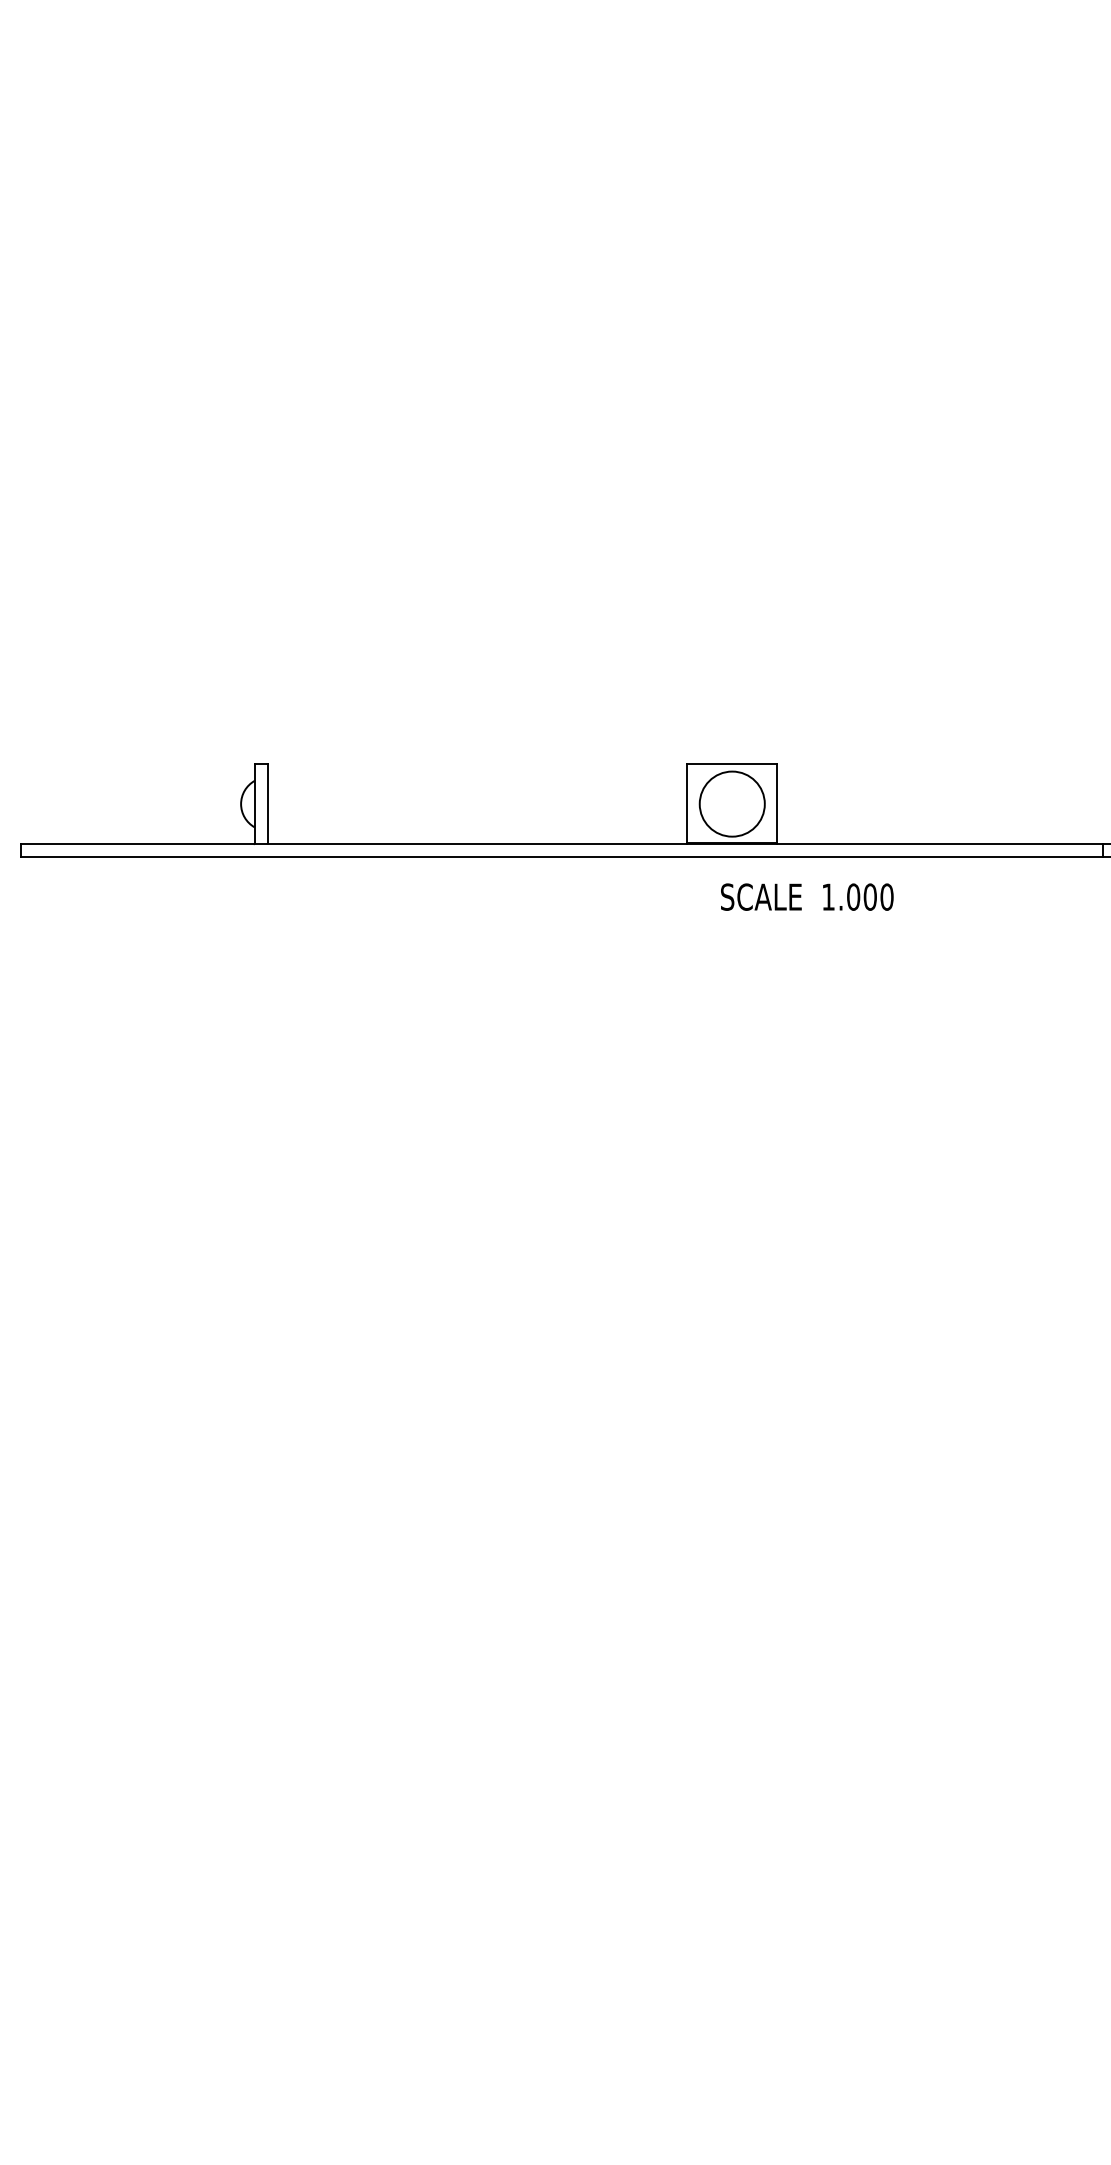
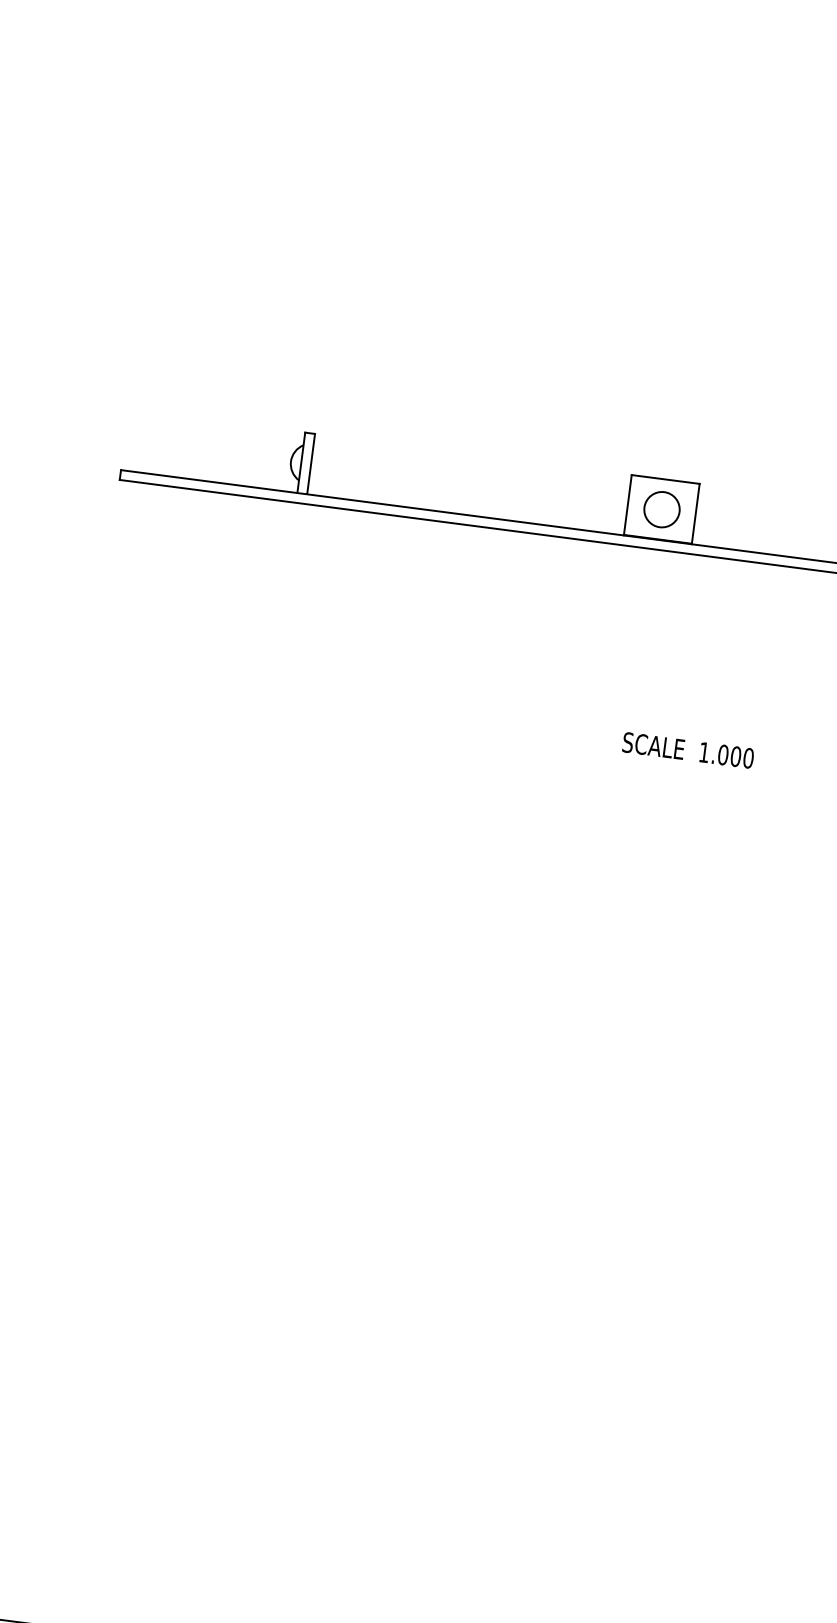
circle: (732, 803) -> (662, 509), size x0.71
text: (807, 896) -> (688, 750), moved

